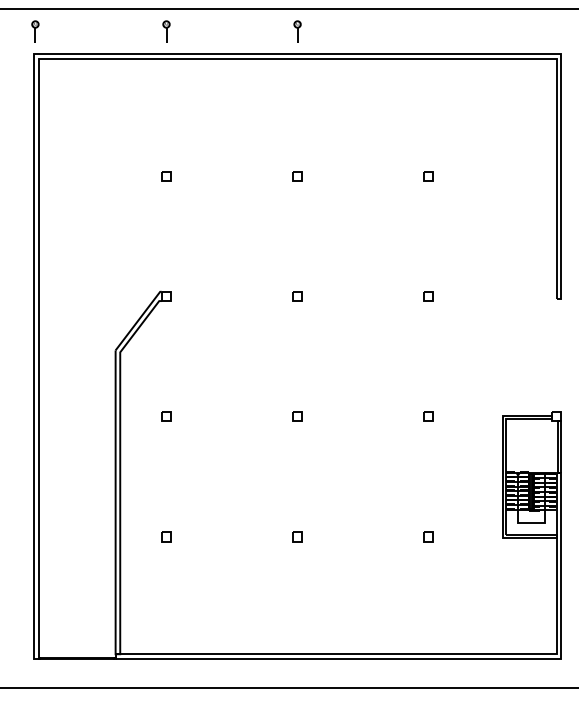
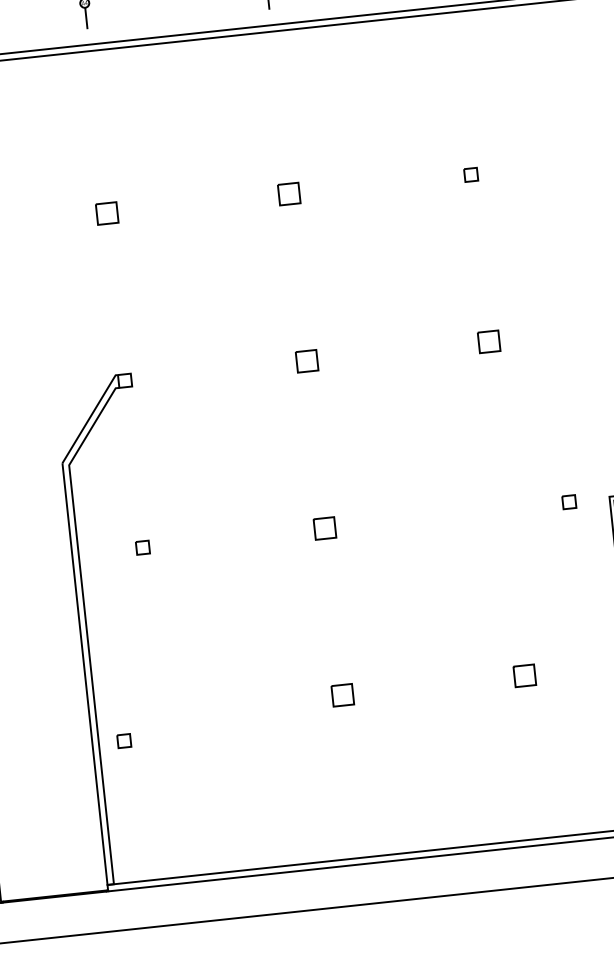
part: (166, 176) -> (107, 214), size x1.6
part: (297, 176) -> (289, 194), size x1.6
part: (297, 296) -> (306, 361), size x1.6
part: (428, 296) -> (488, 341), size x1.6
part: (297, 416) -> (324, 527), size x1.6
part: (428, 416) -> (569, 501), moved
part: (166, 536) -> (124, 740), moved
part: (297, 536) -> (342, 694), size x1.6
part: (428, 536) -> (524, 675), size x1.6

